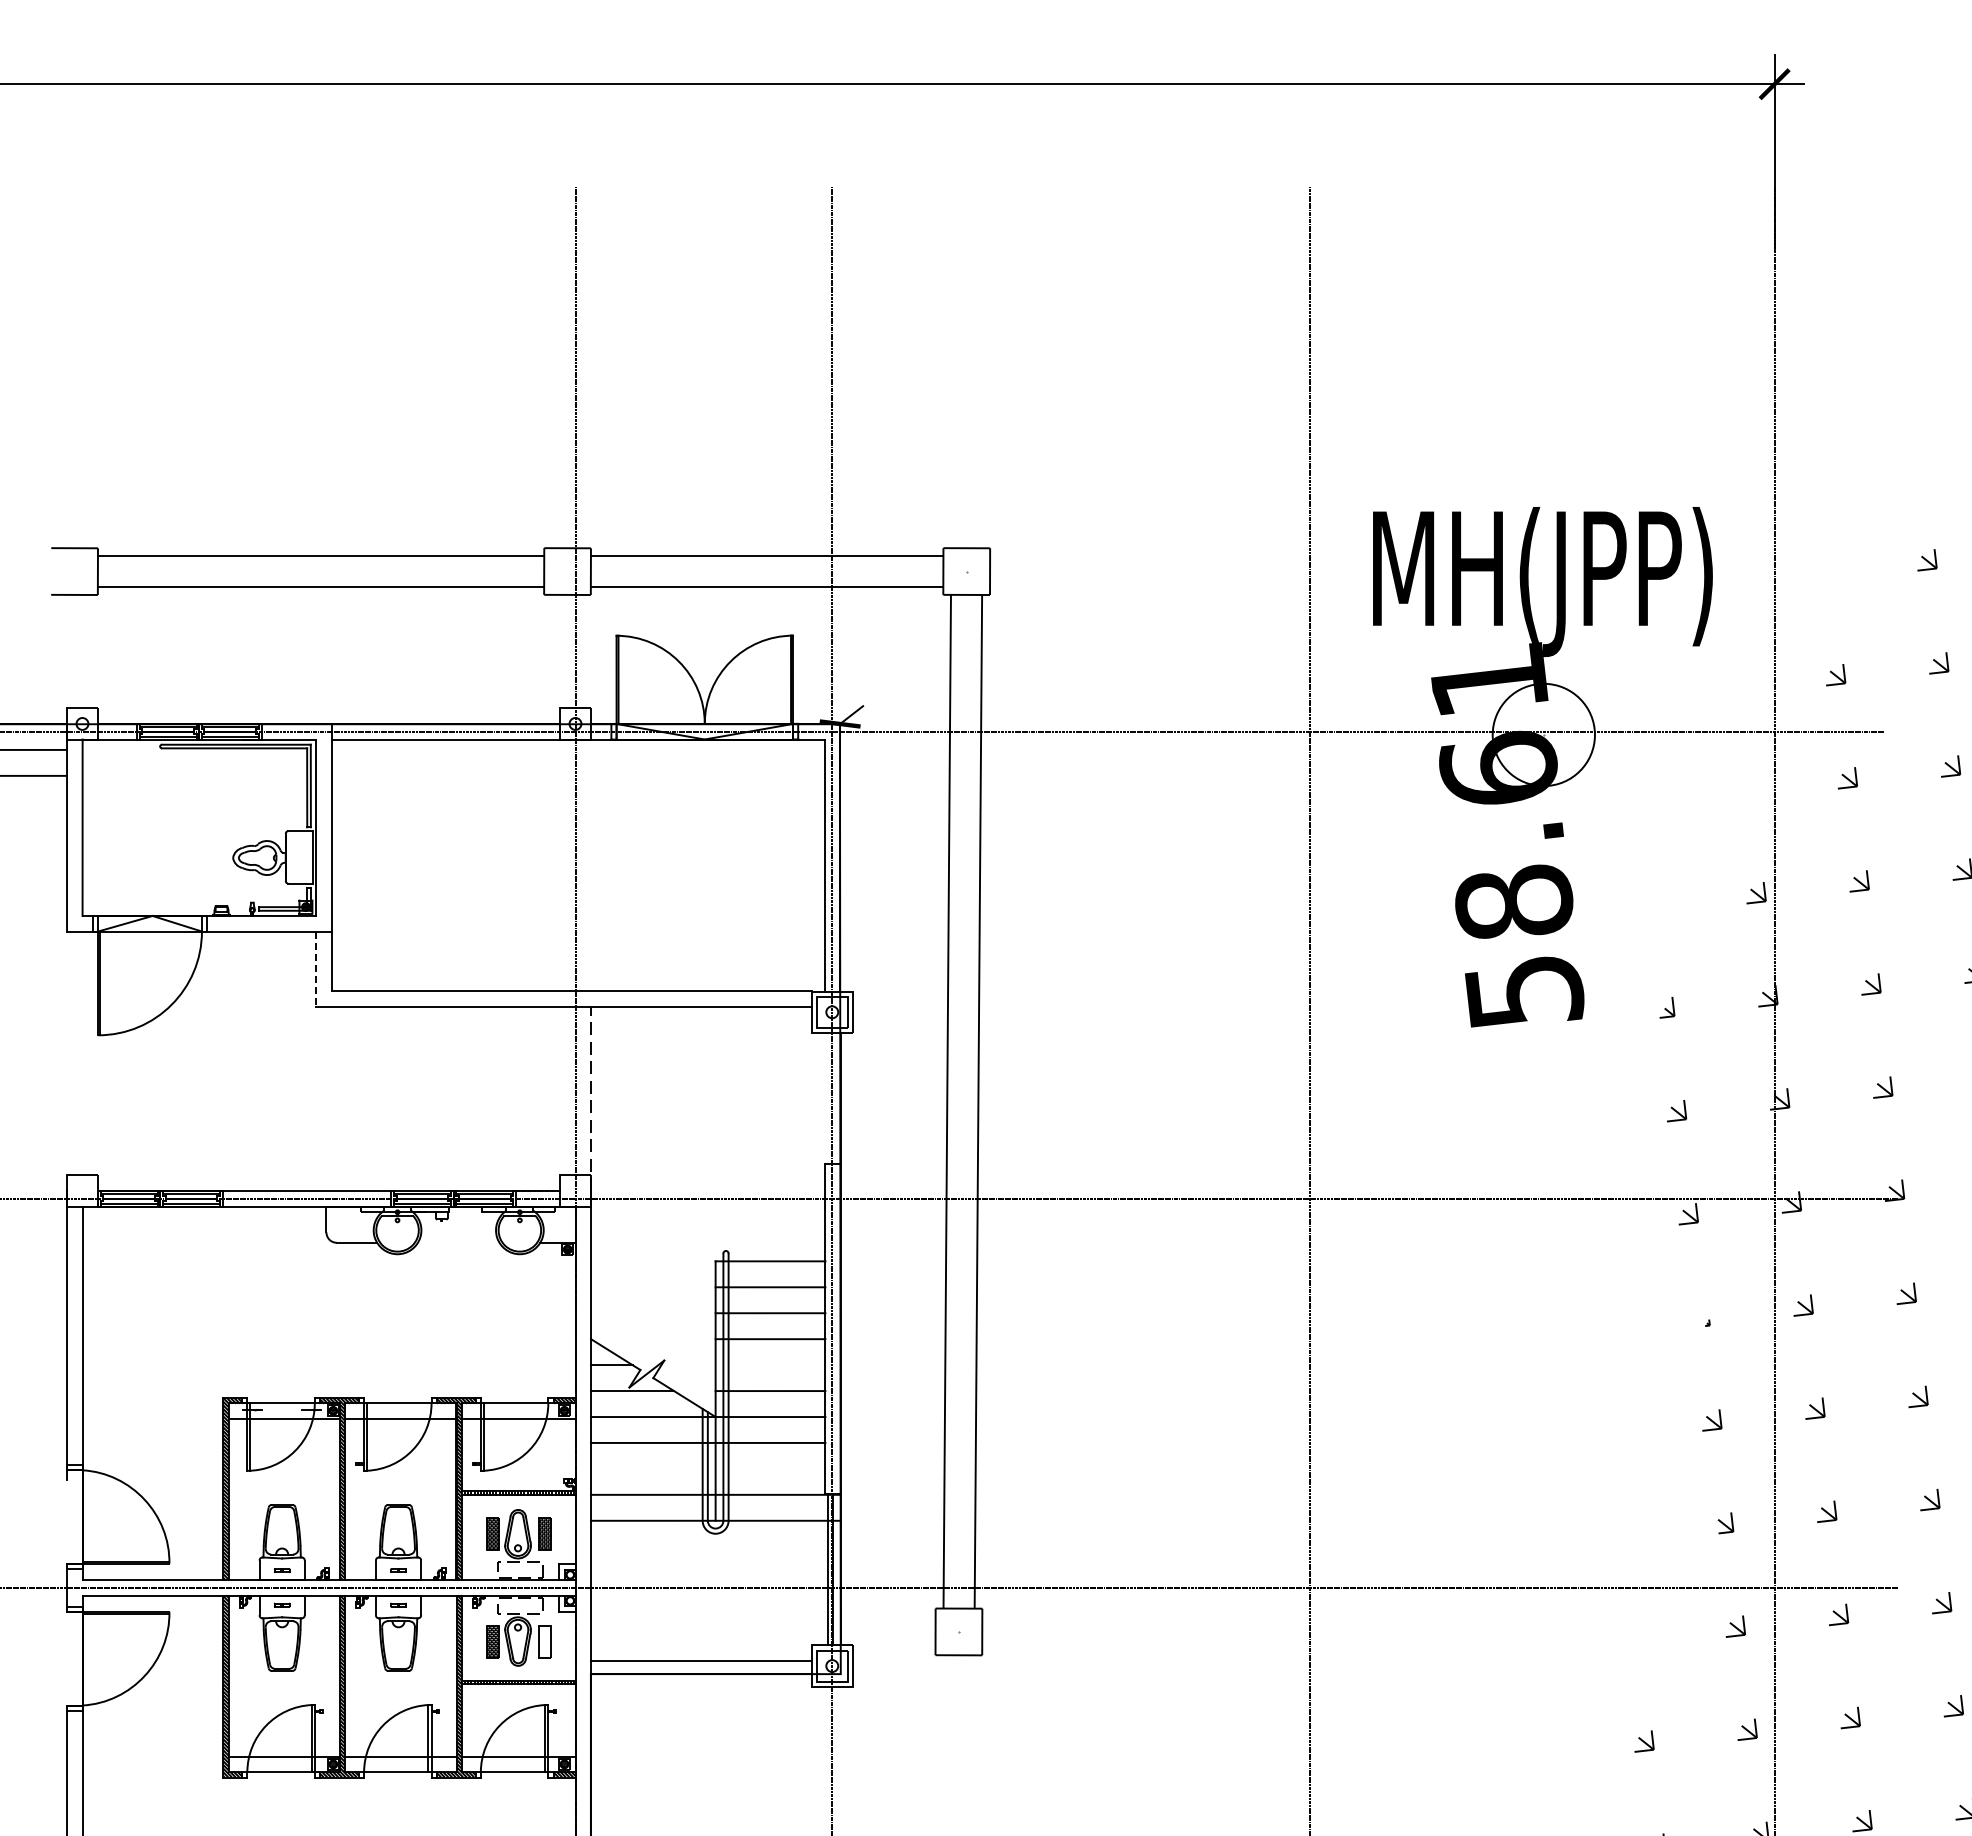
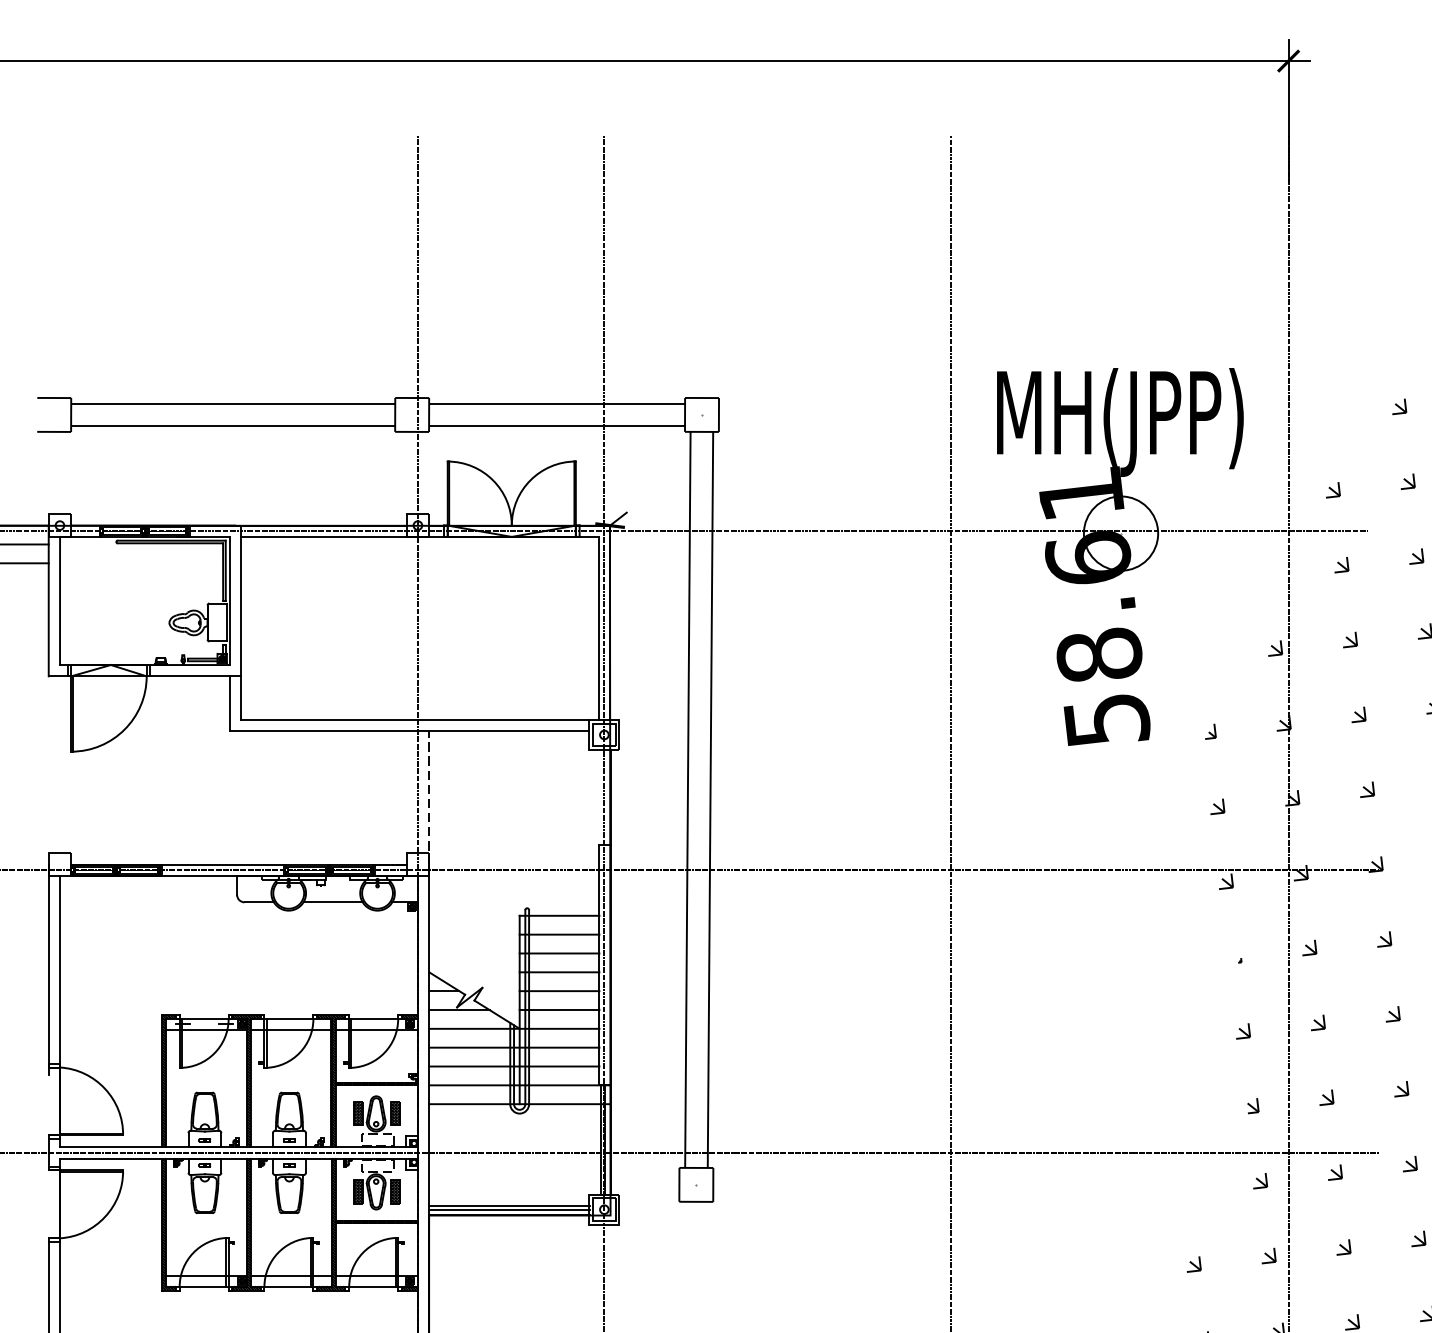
line: (315, 969) -> (229, 703), dashed -> solid
line: (458, 1242) -> (332, 902), added
line: (770, 1365) -> (559, 991), added
line: (708, 1468) -> (514, 1066), added
hatch: (544, 1641) -> (395, 1191), added
line: (701, 1666) -> (509, 1209), added

